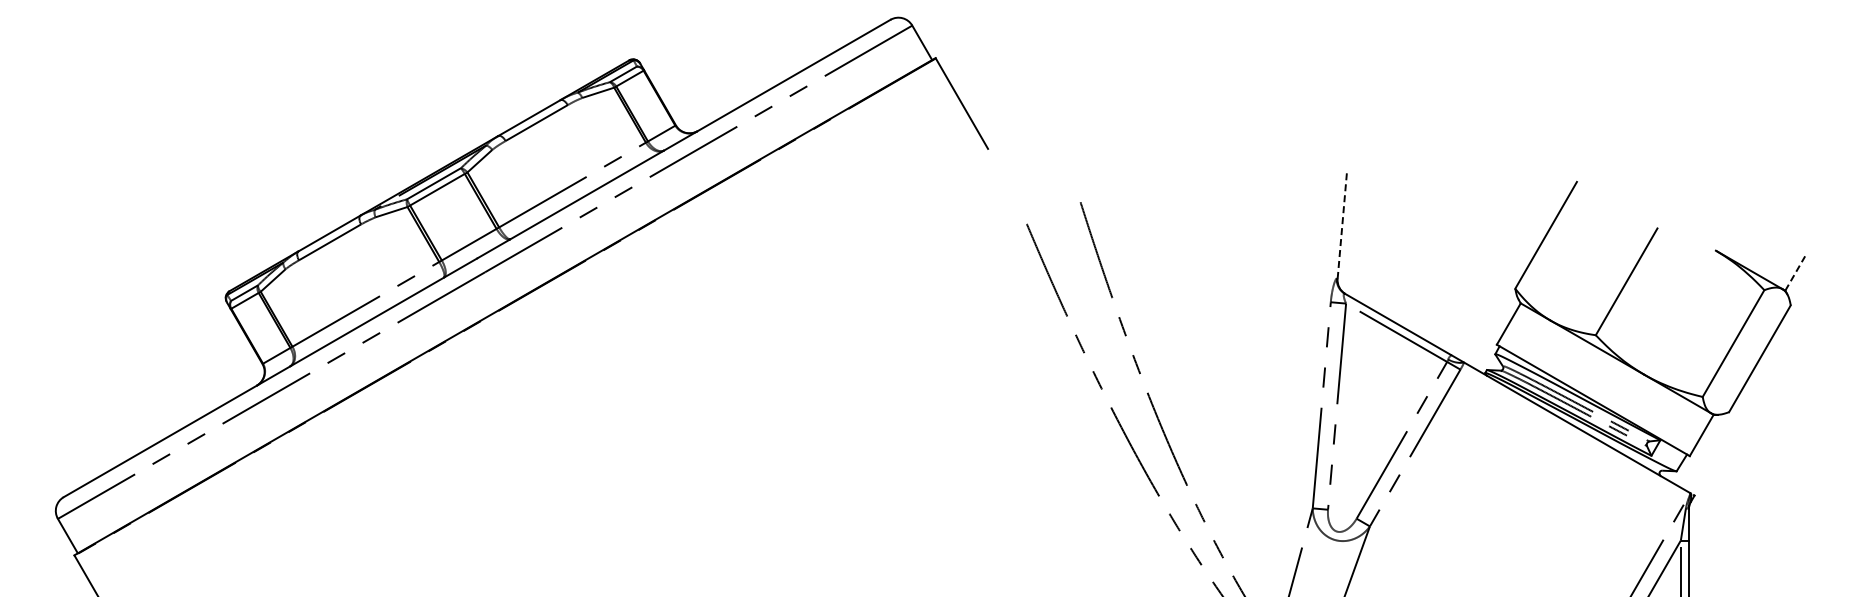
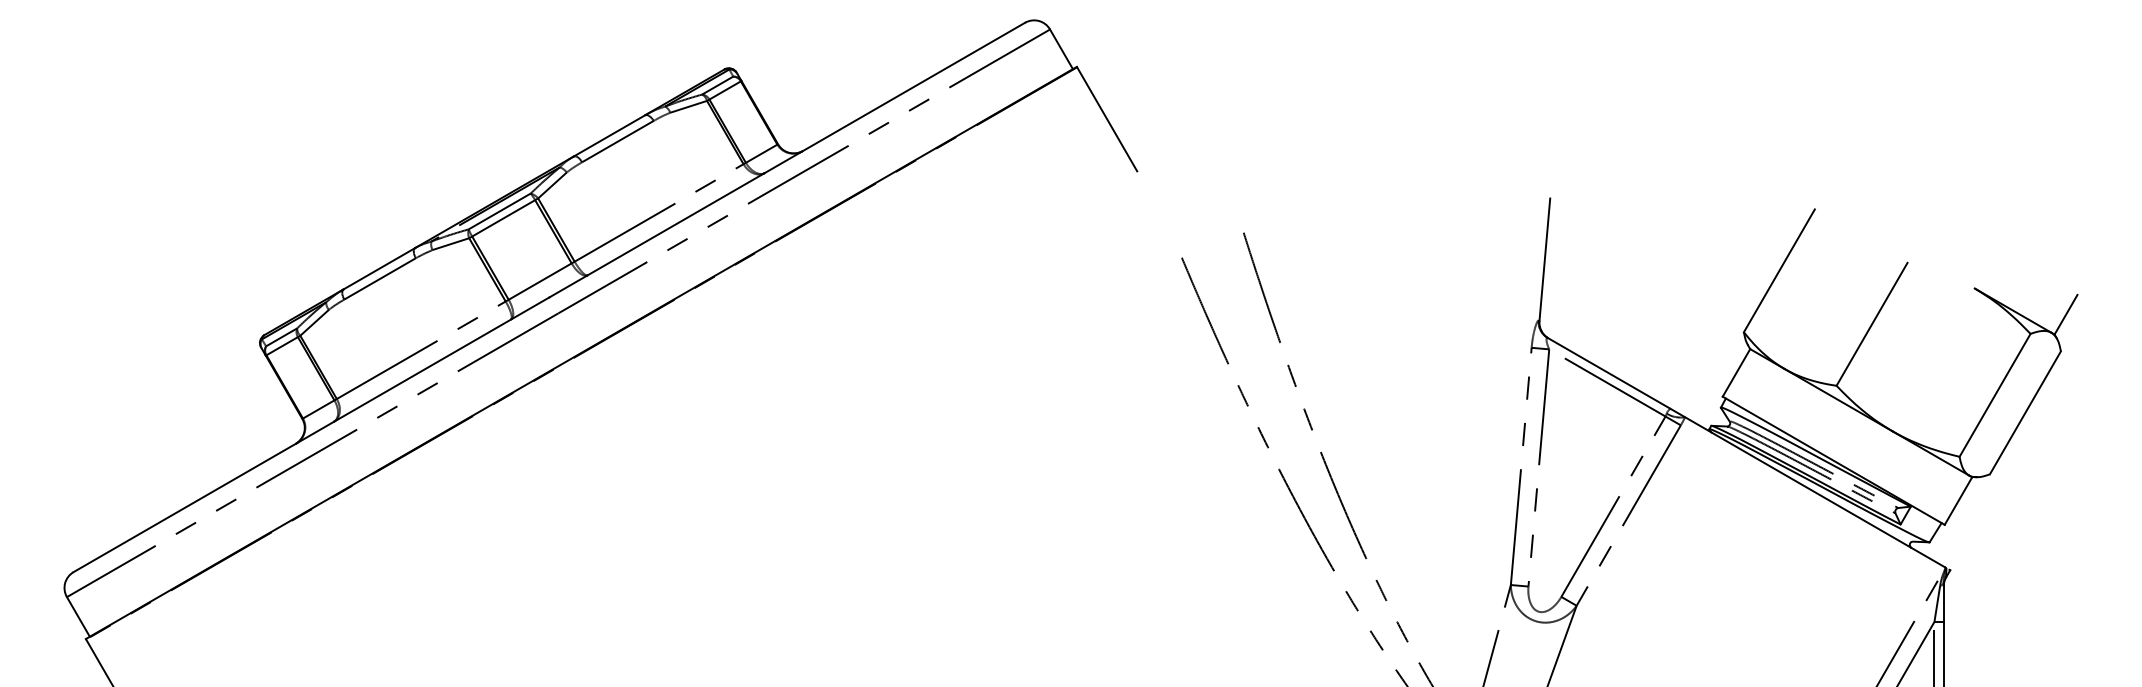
line: (1342, 225) -> (1545, 259), dashed -> solid
line: (1795, 273) -> (2066, 314), dashed -> solid

